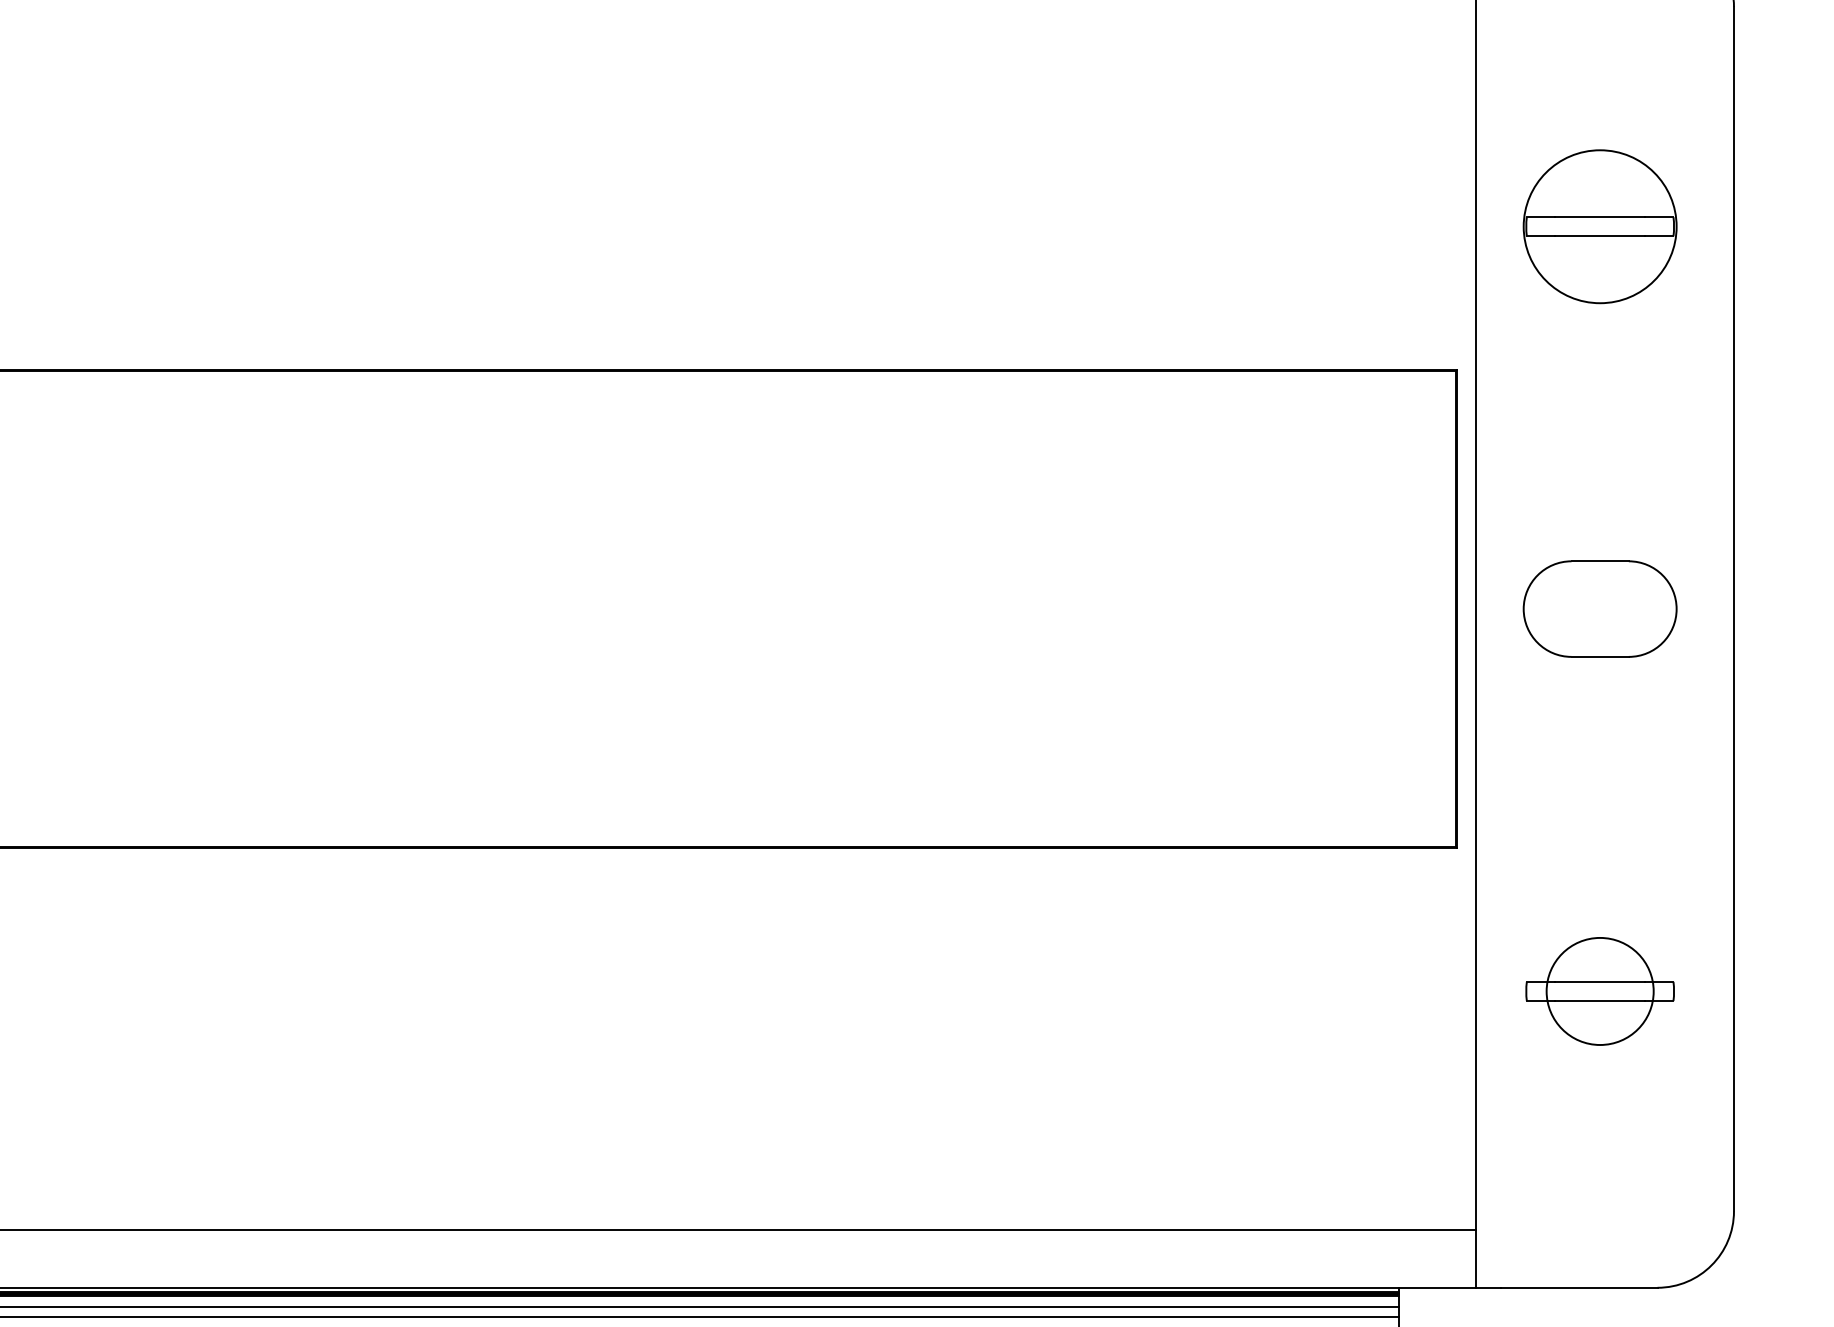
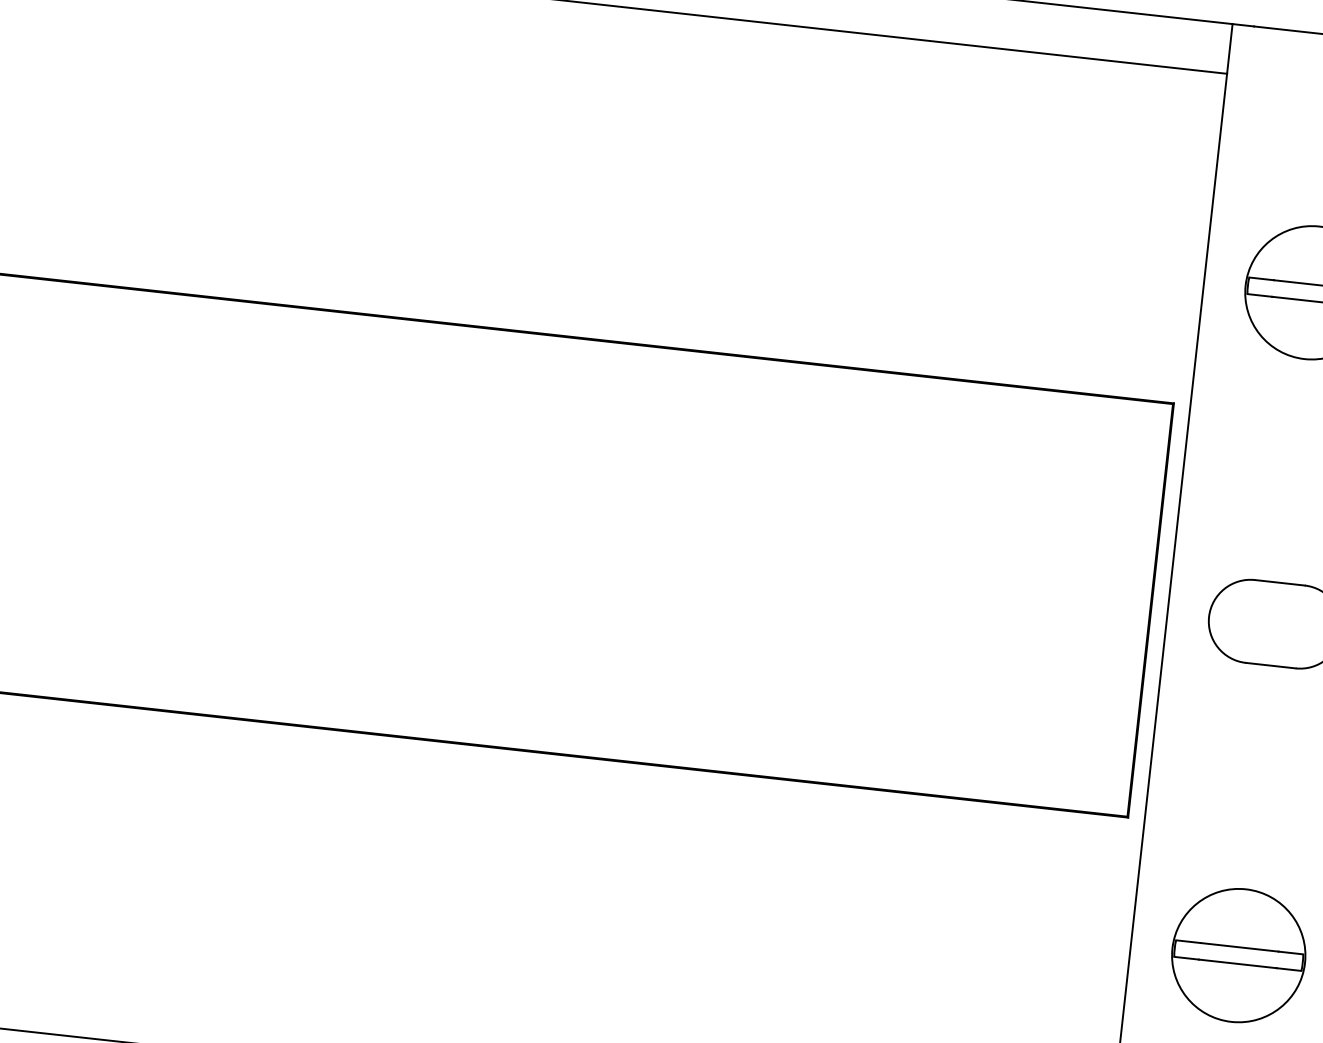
circle: (1599, 990) -> (1238, 954), size x1.43

